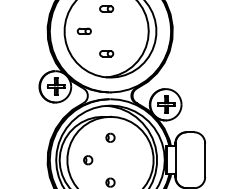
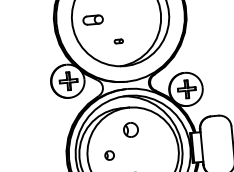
part: (83, 30) -> (91, 19), size x1.4
part: (106, 53) -> (118, 41), size x0.6
part: (110, 137) -> (130, 129), size x1.6

